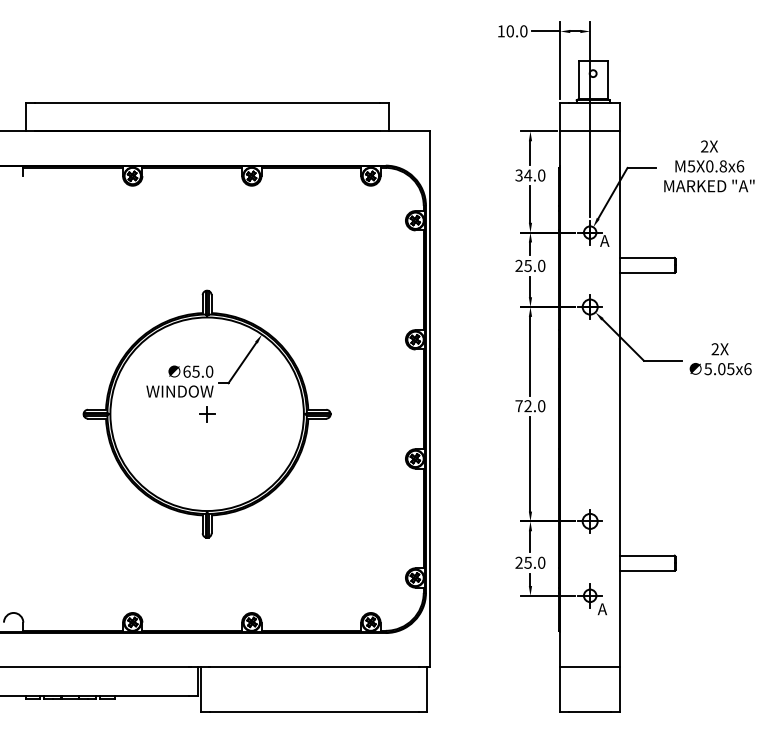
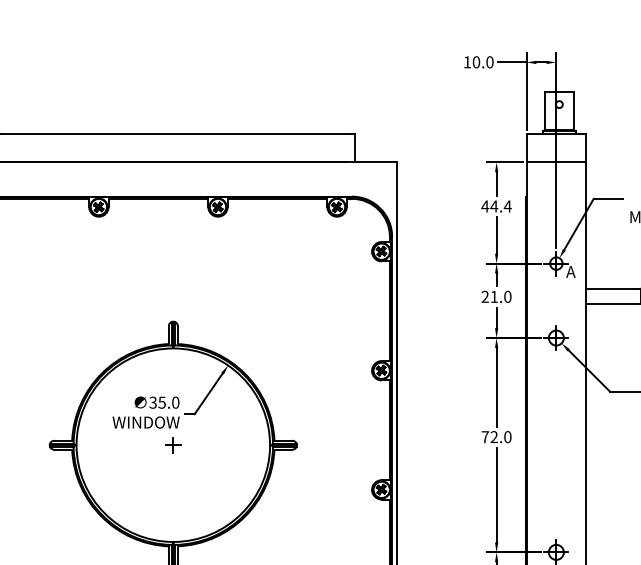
text: (530, 175) -> (496, 206), 34.0 -> 44.4
text: (527, 265) -> (493, 296), 25.0 -> 21.0
text: (186, 371) -> (152, 402), 65.0 -> 35.0

